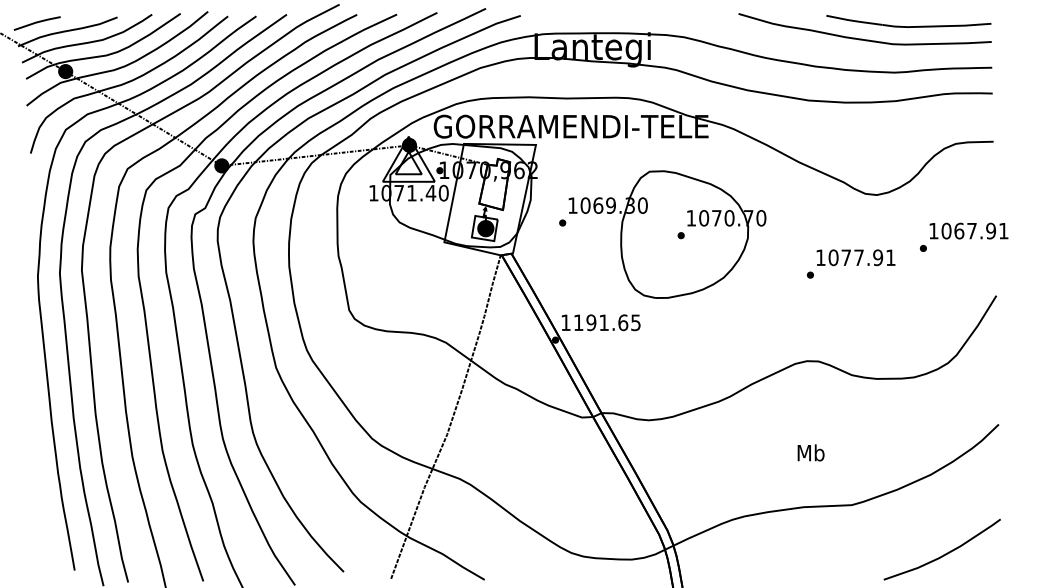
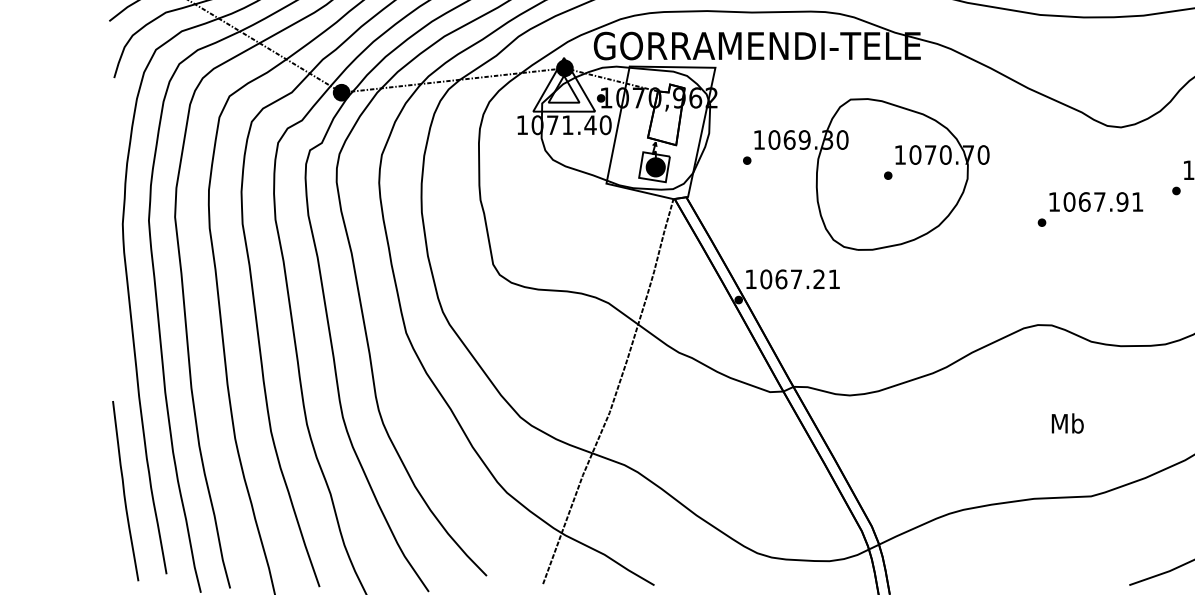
text: (846, 257) -> (1084, 201), 1077.91 -> 1067.91
text: (606, 322) -> (799, 279), 1191.65 -> 1067.21
text: (810, 452) -> (1067, 423), moved
curve: (39, 500) -> (124, 490), added

